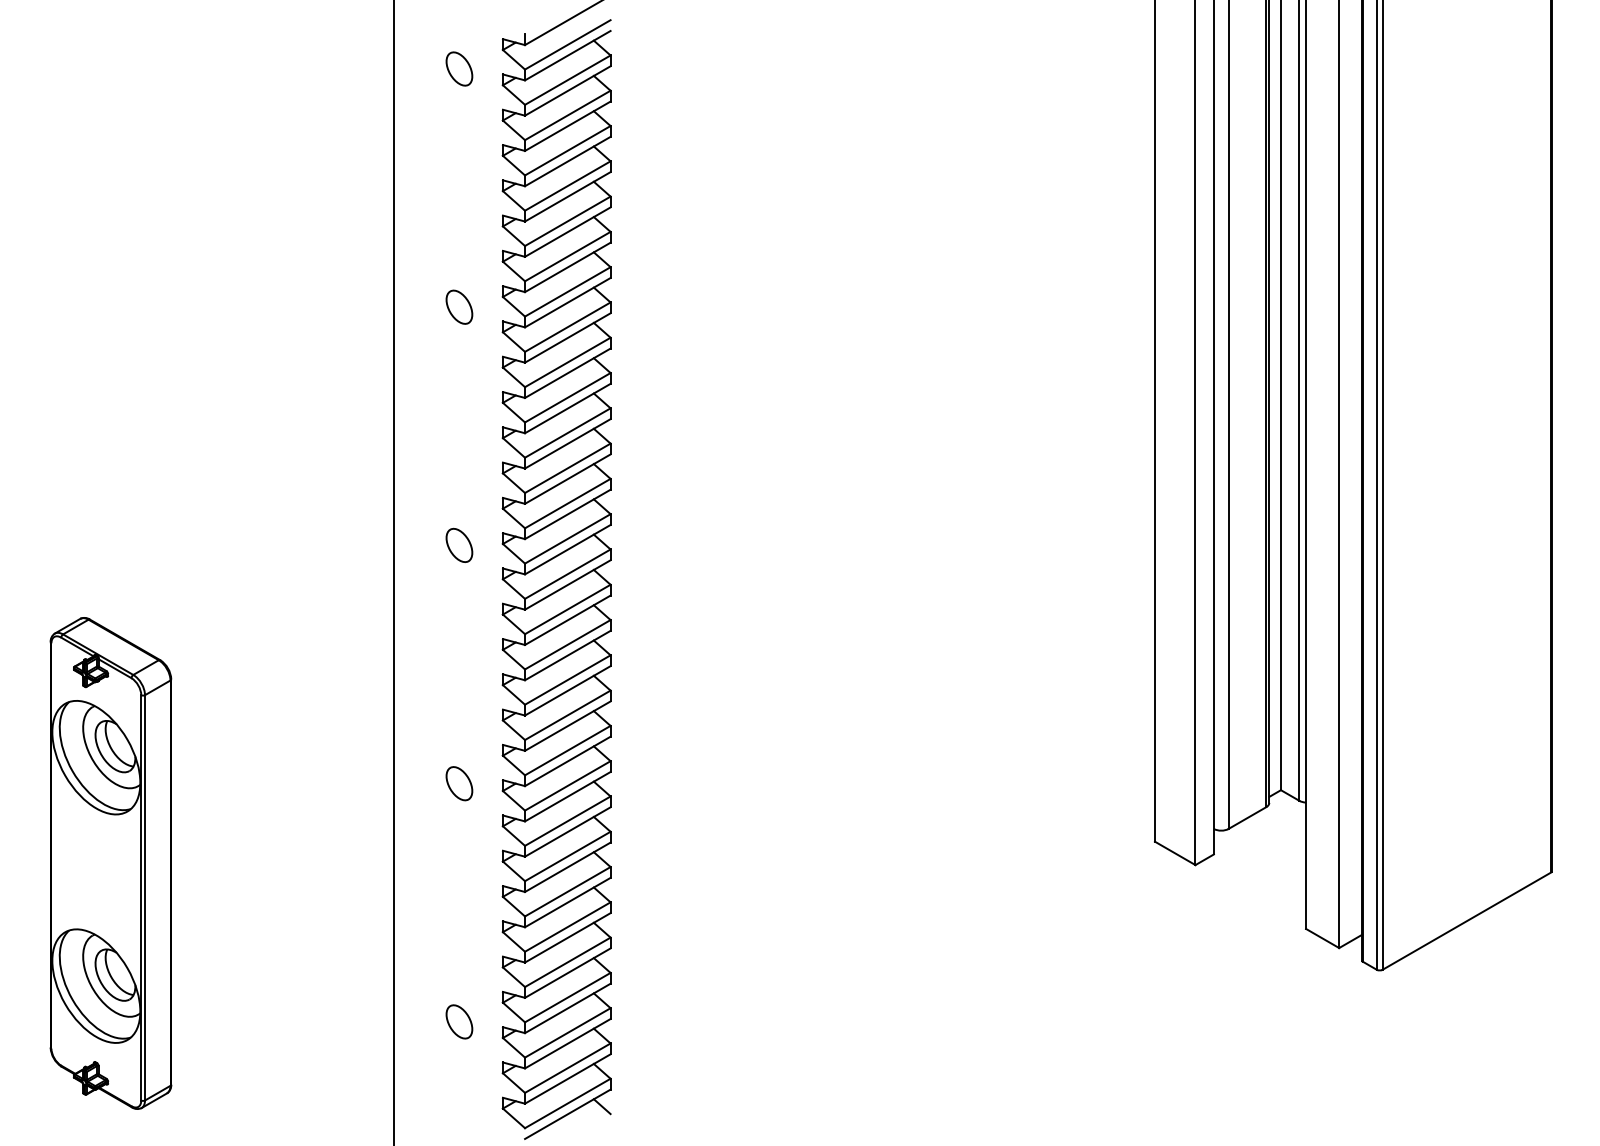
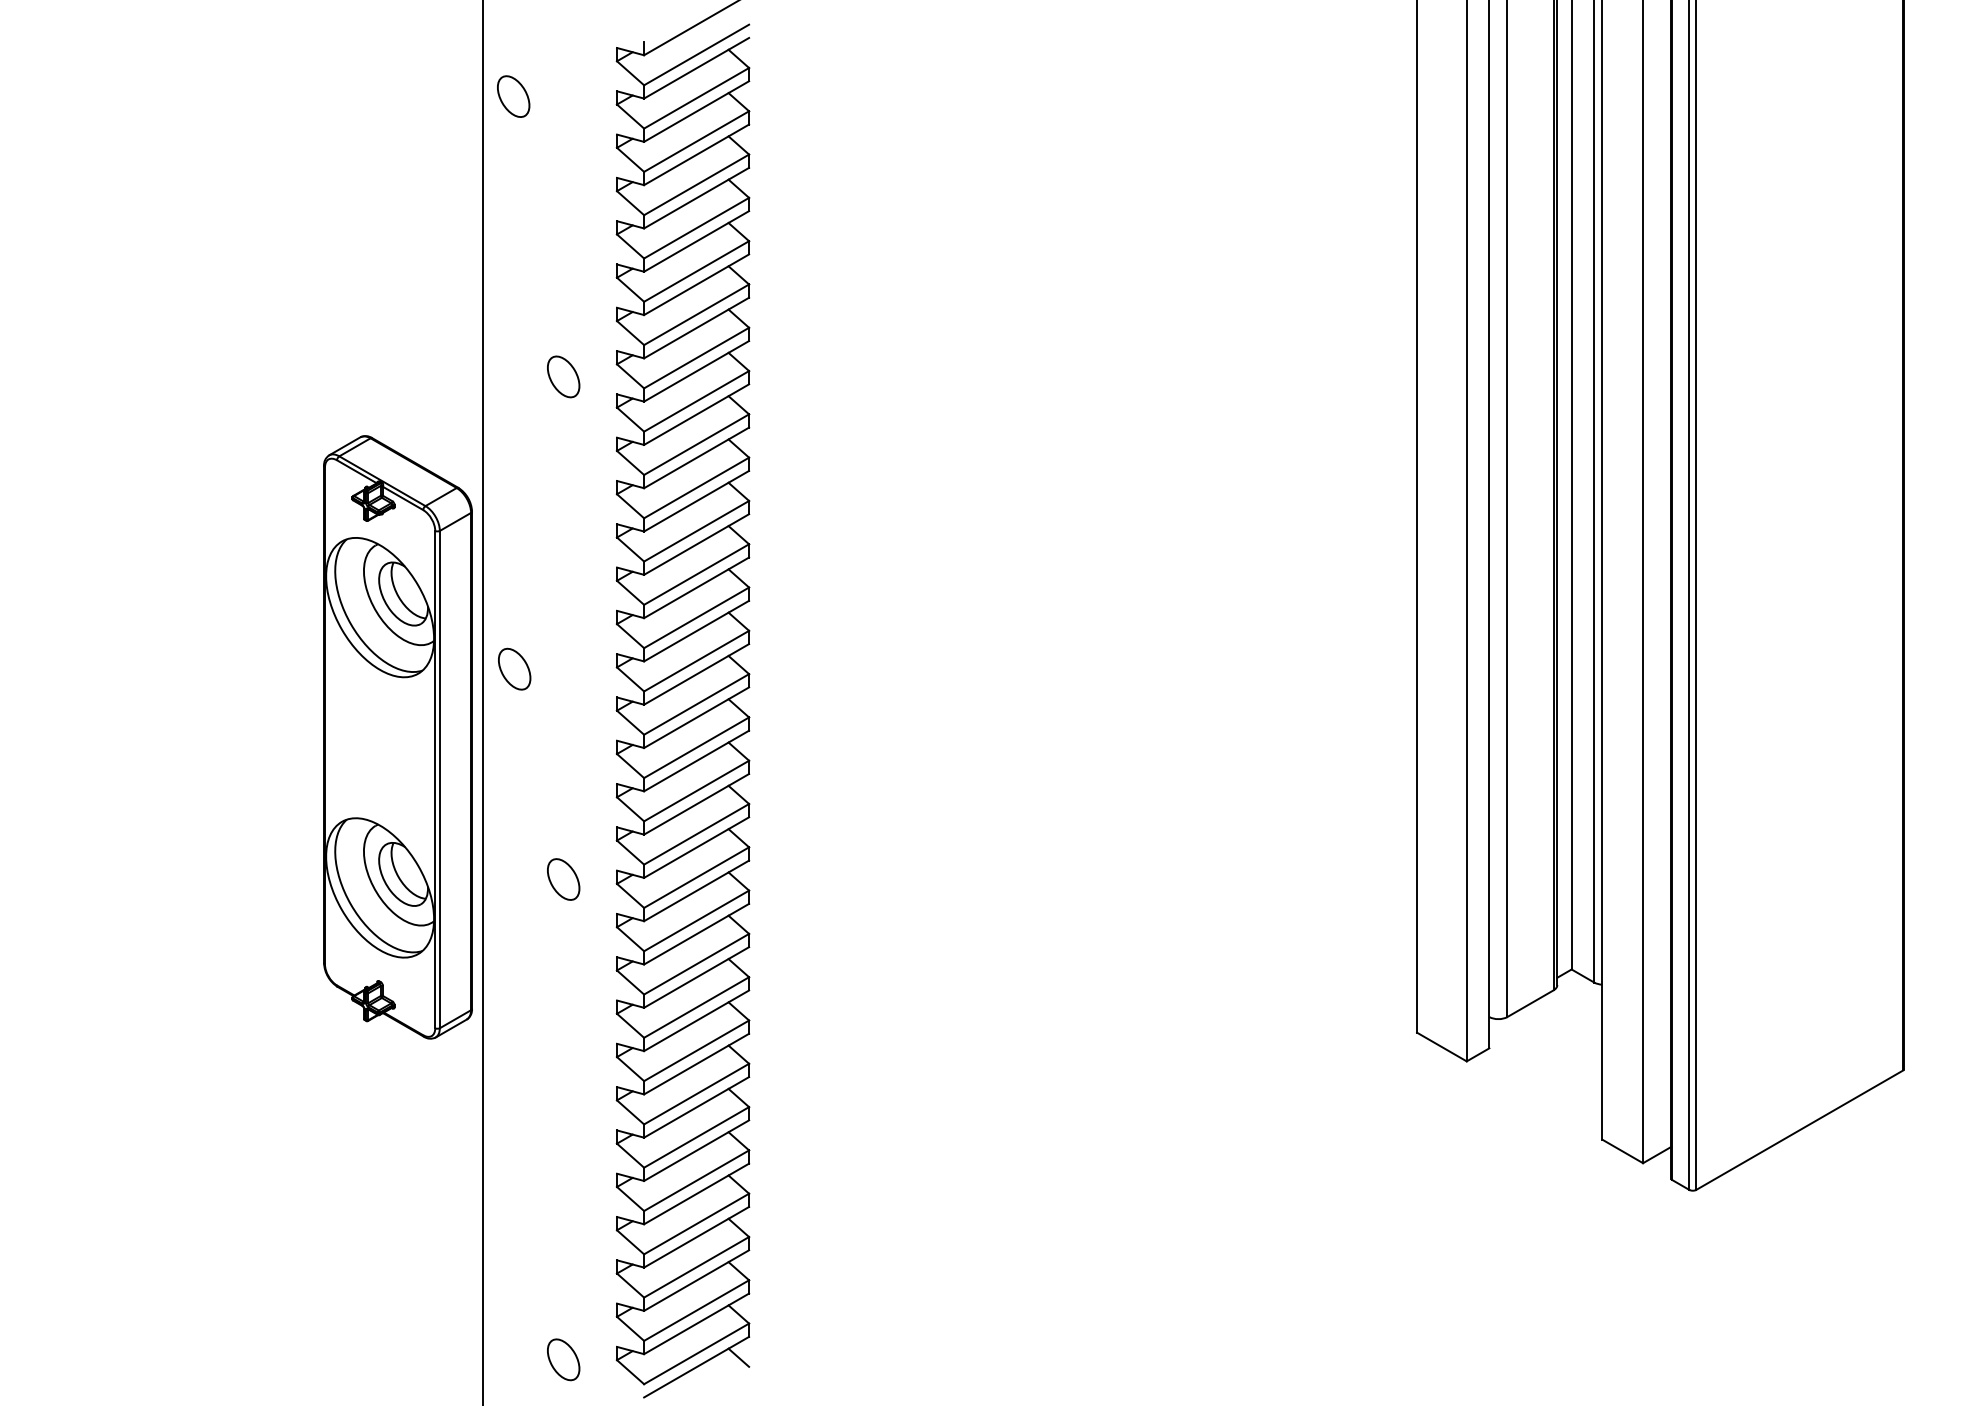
part: (459, 68) -> (513, 96), moved
part: (459, 544) -> (514, 668), moved
part: (459, 783) -> (563, 879), moved
part: (110, 863) -> (397, 737), moved
part: (459, 1021) -> (563, 1359), moved

